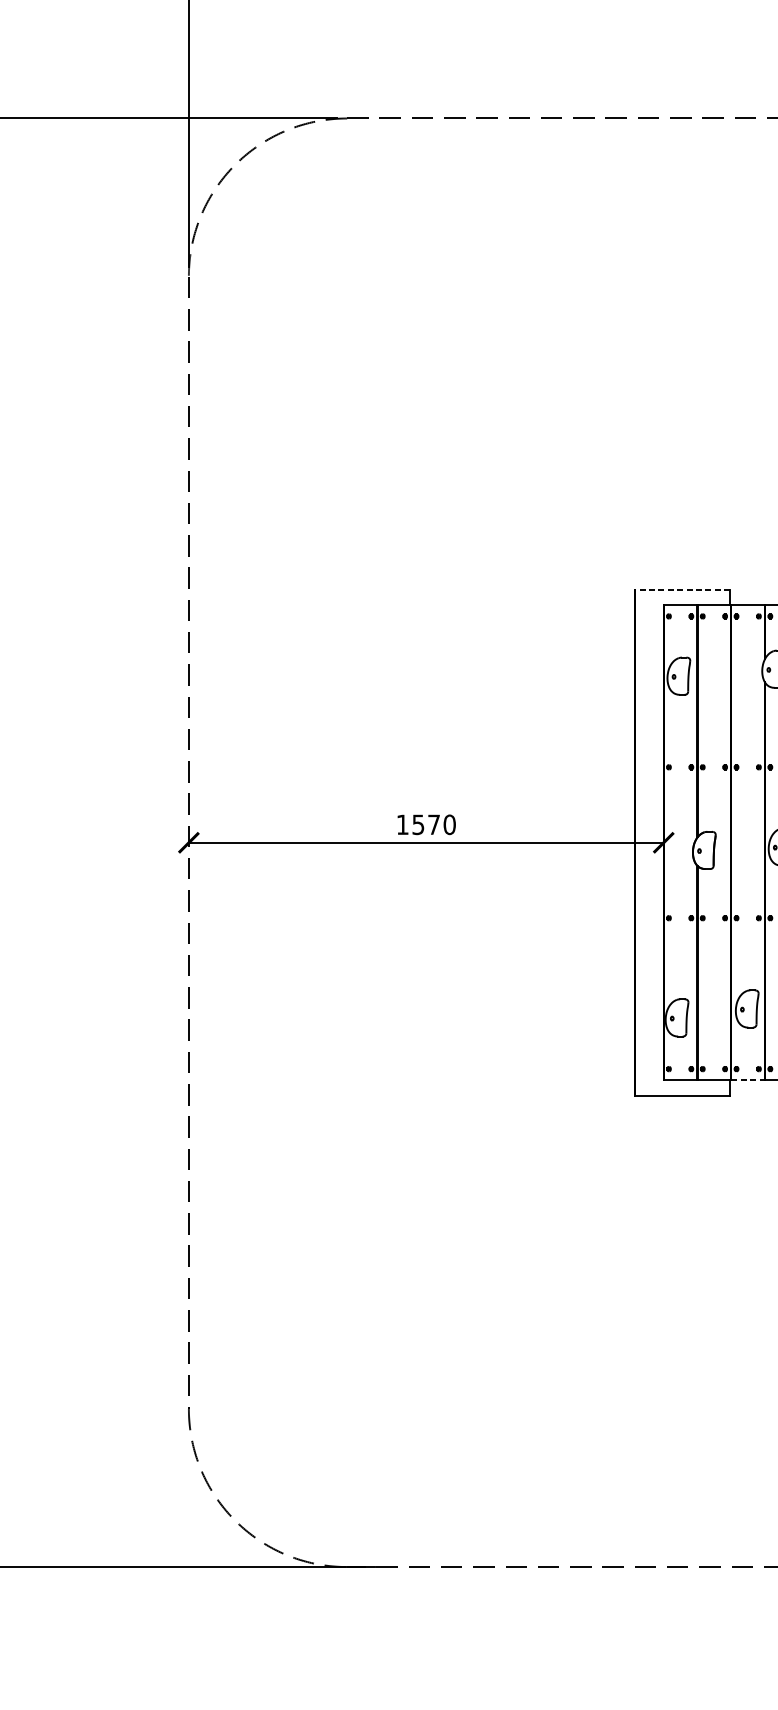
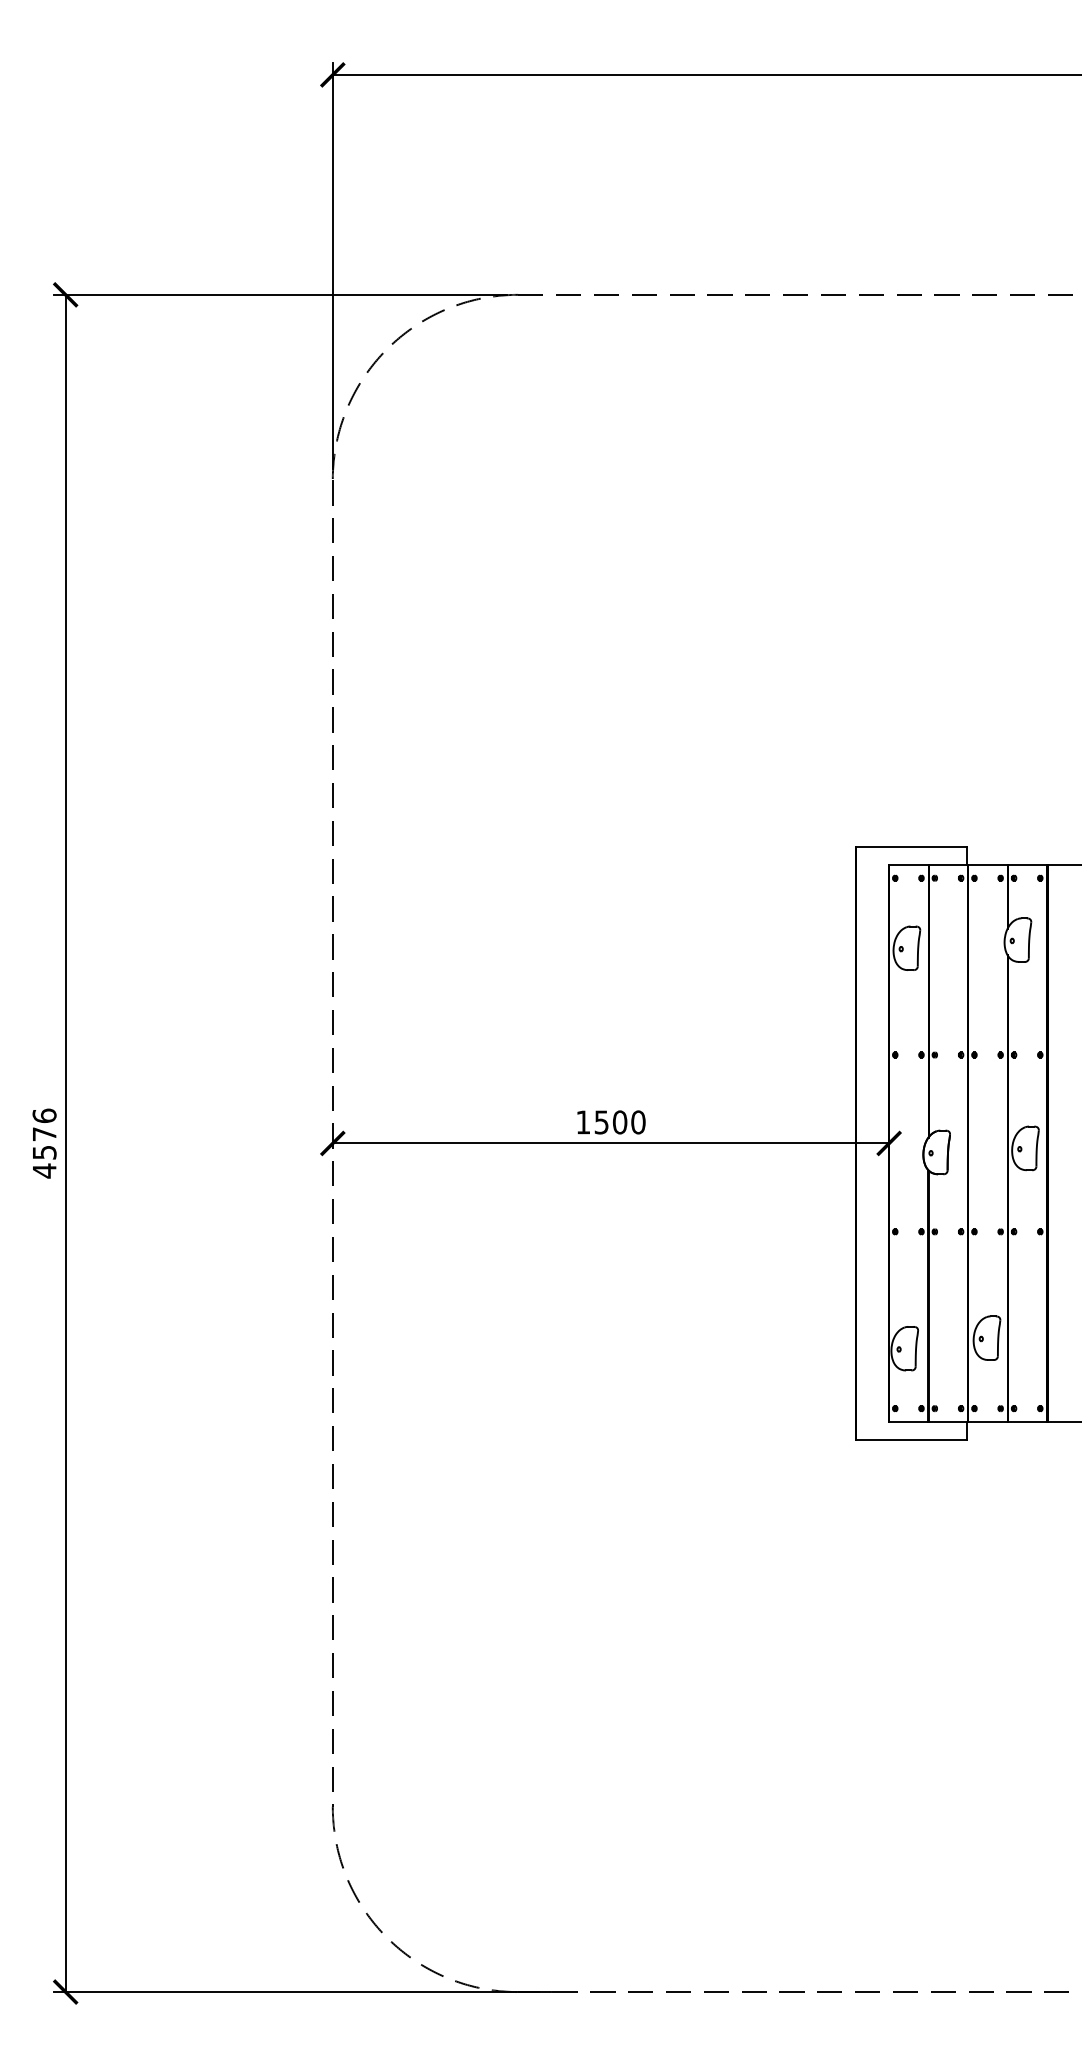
line: (682, 589) -> (911, 846), dashed -> solid
text: (433, 824) -> (619, 1122), 1570 -> 1500
line: (748, 1080) -> (988, 1421), dashed -> solid

